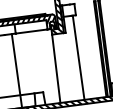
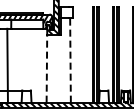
line: (78, 57) -> (70, 60), solid -> dashed
line: (55, 68) -> (46, 68), solid -> dashed

